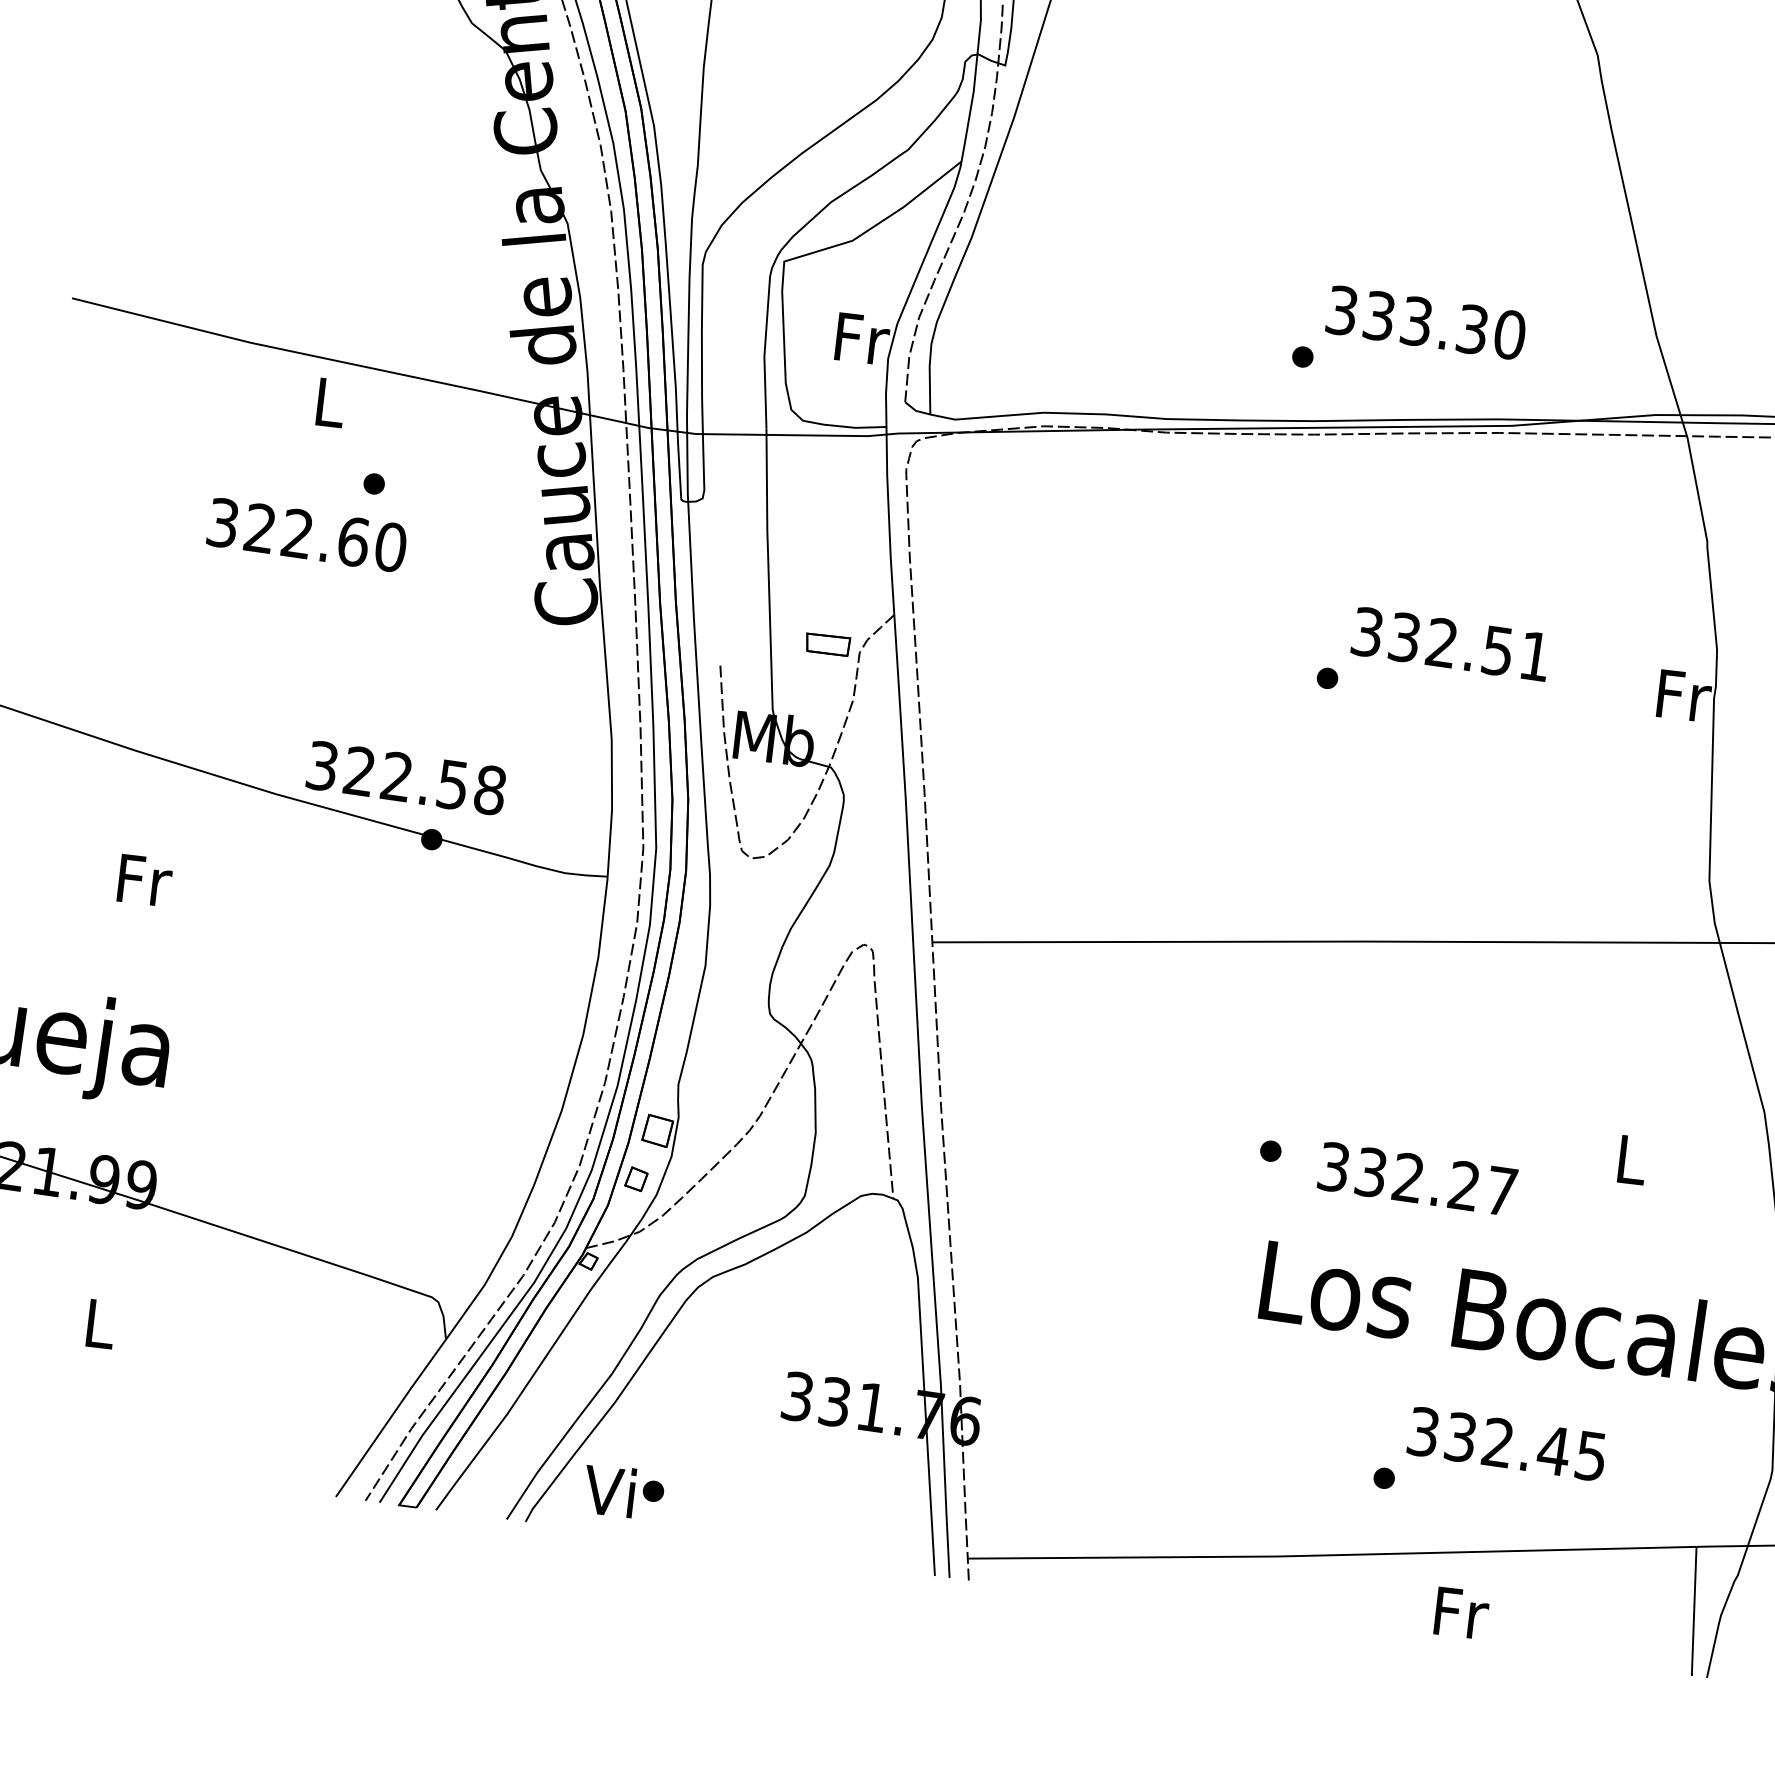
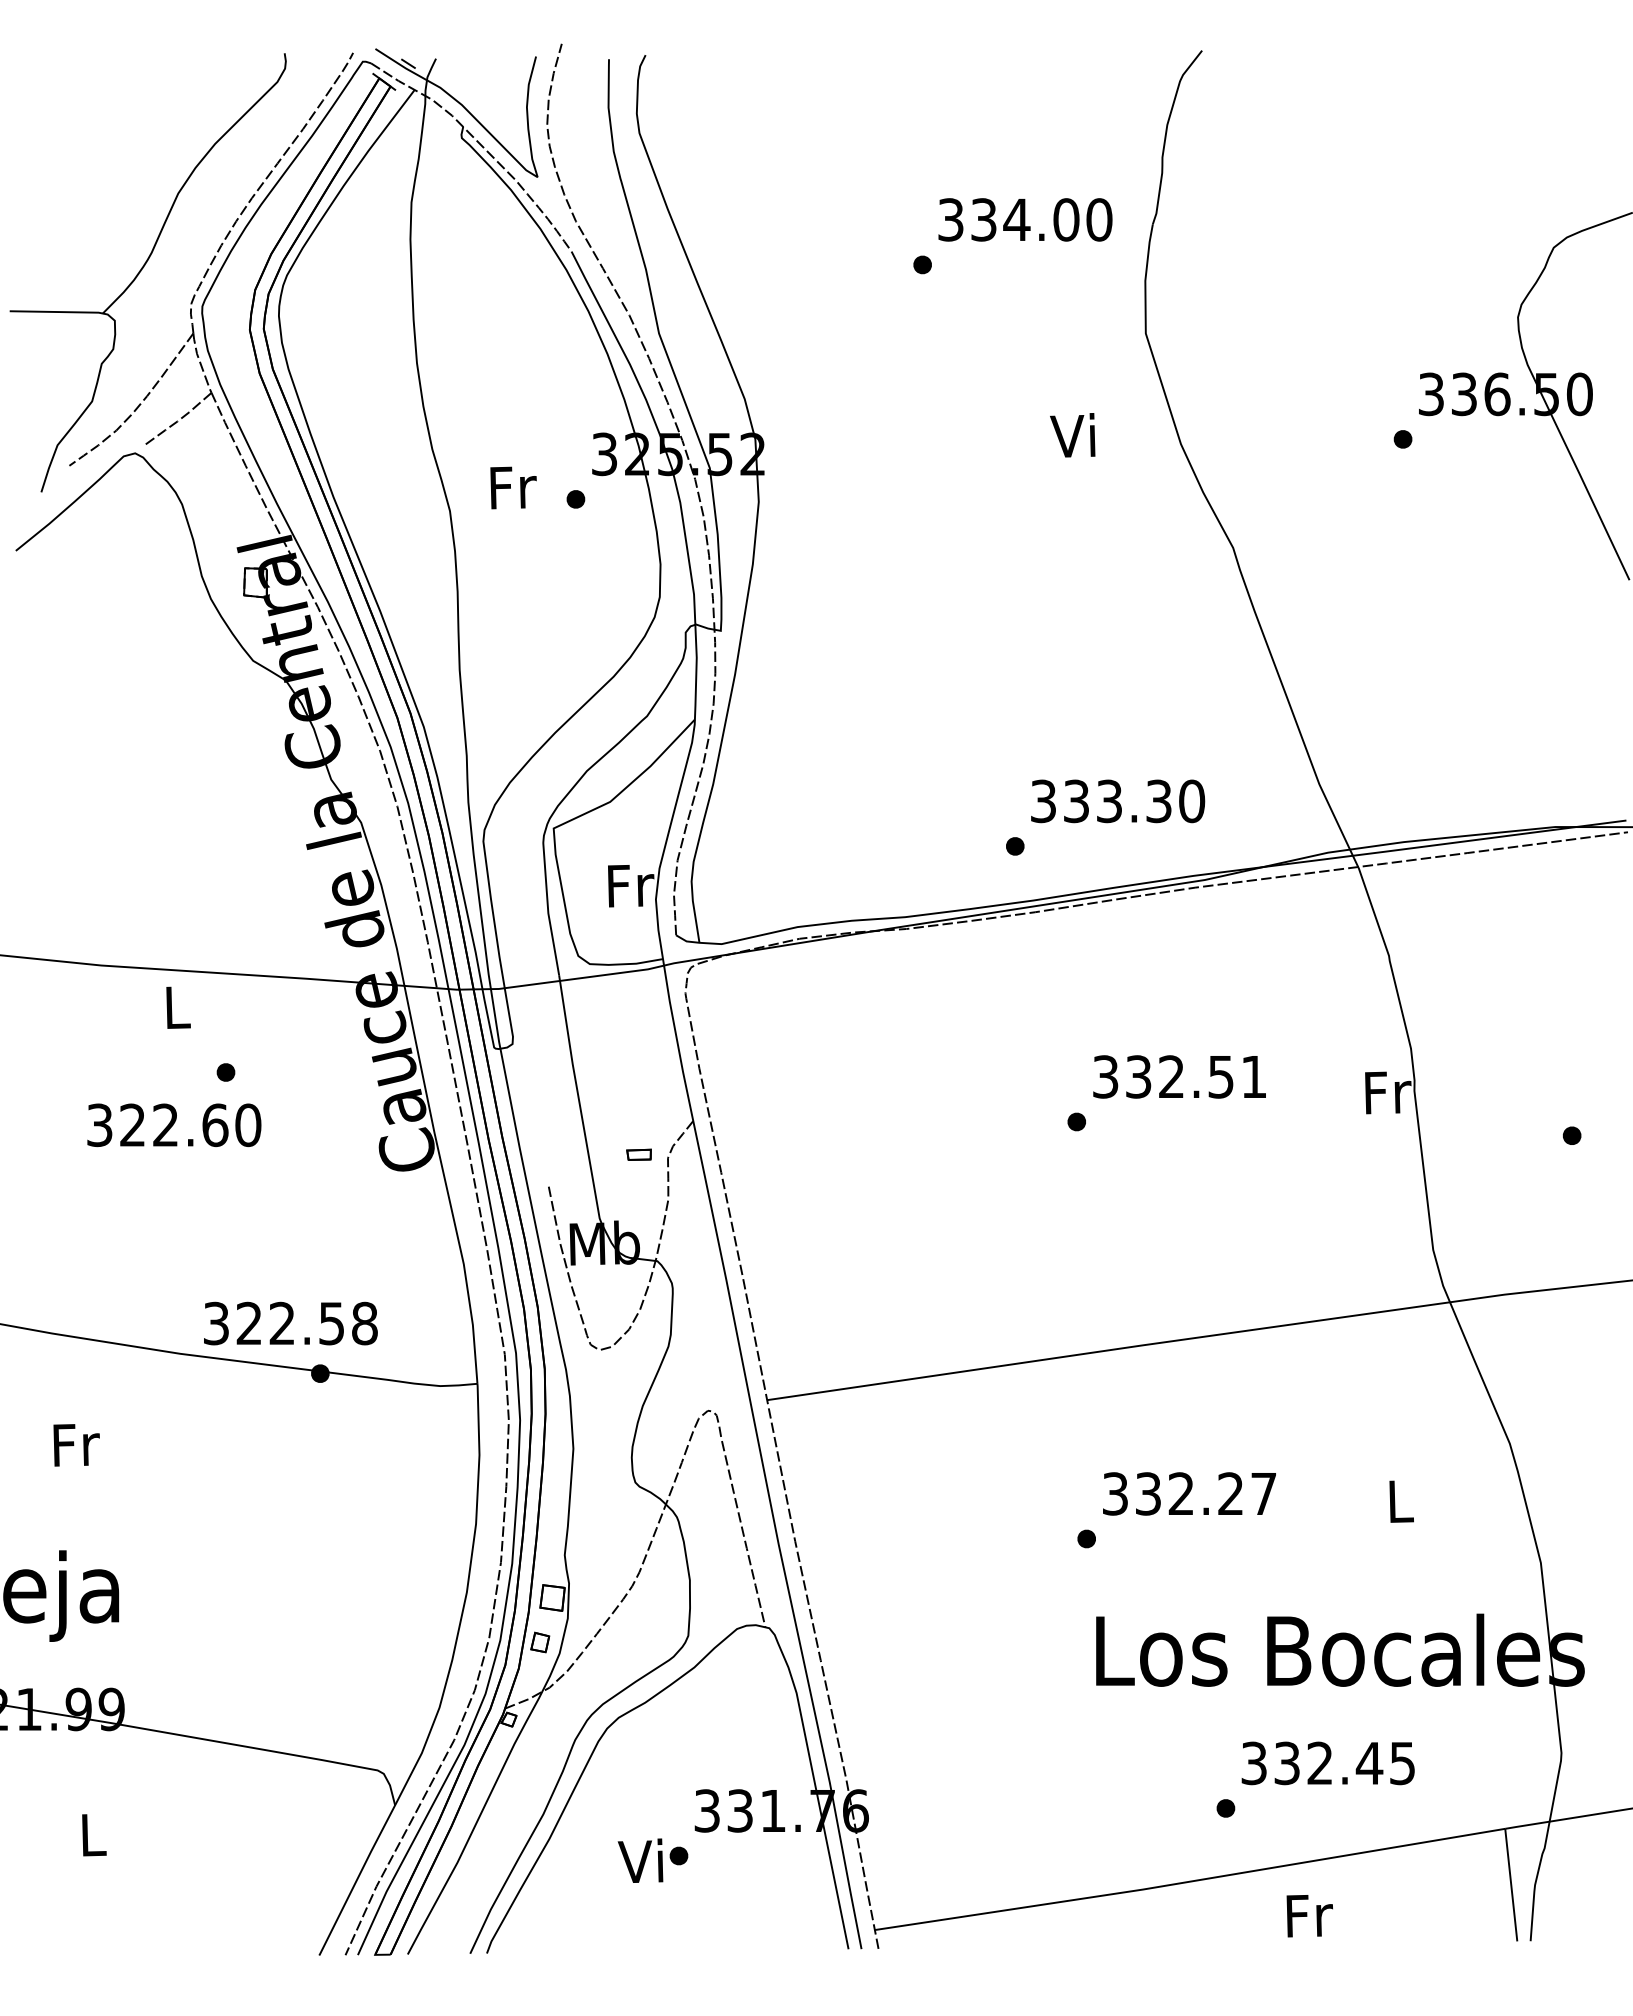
part: (826, 643) -> (638, 1154), size x0.62
text: (1417, 1178) -> (1189, 1493), moved
text: (622, 1492) -> (652, 1860), moved

